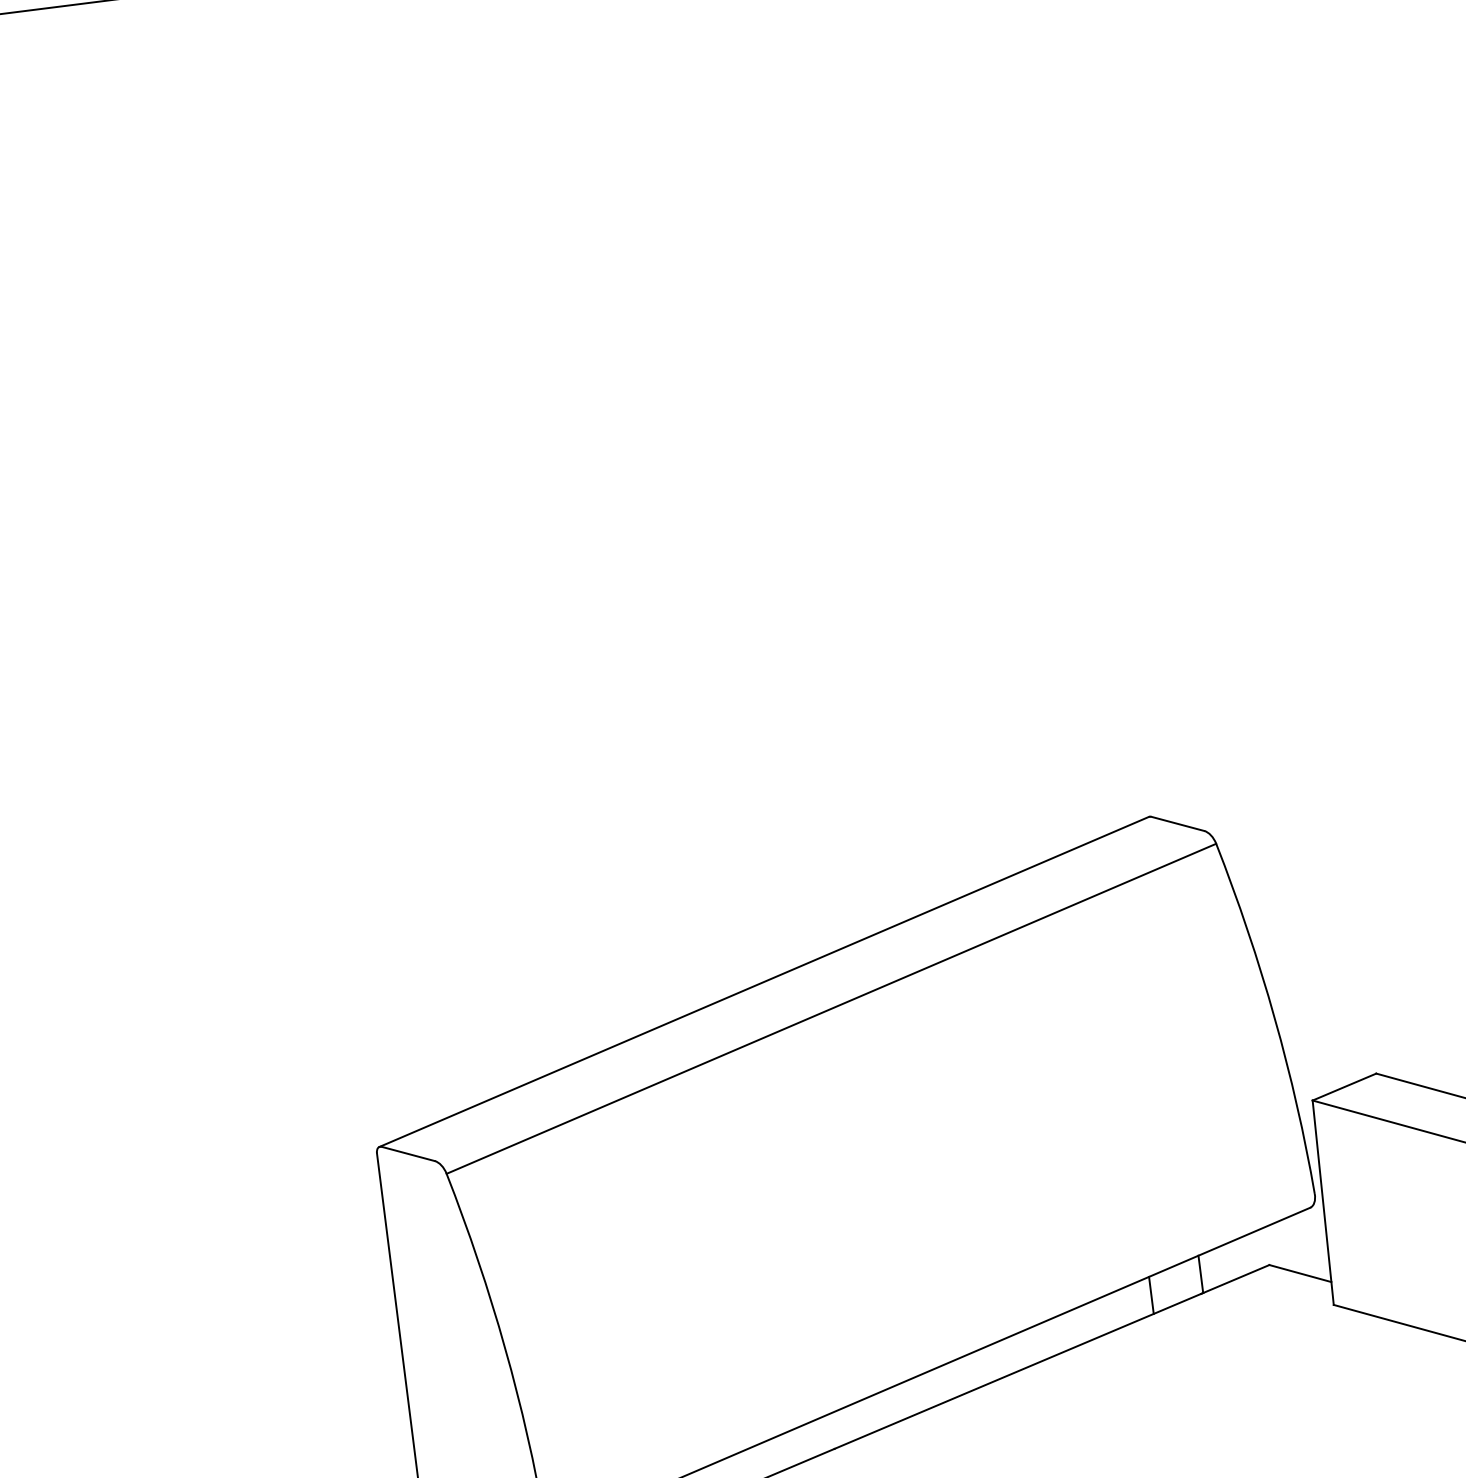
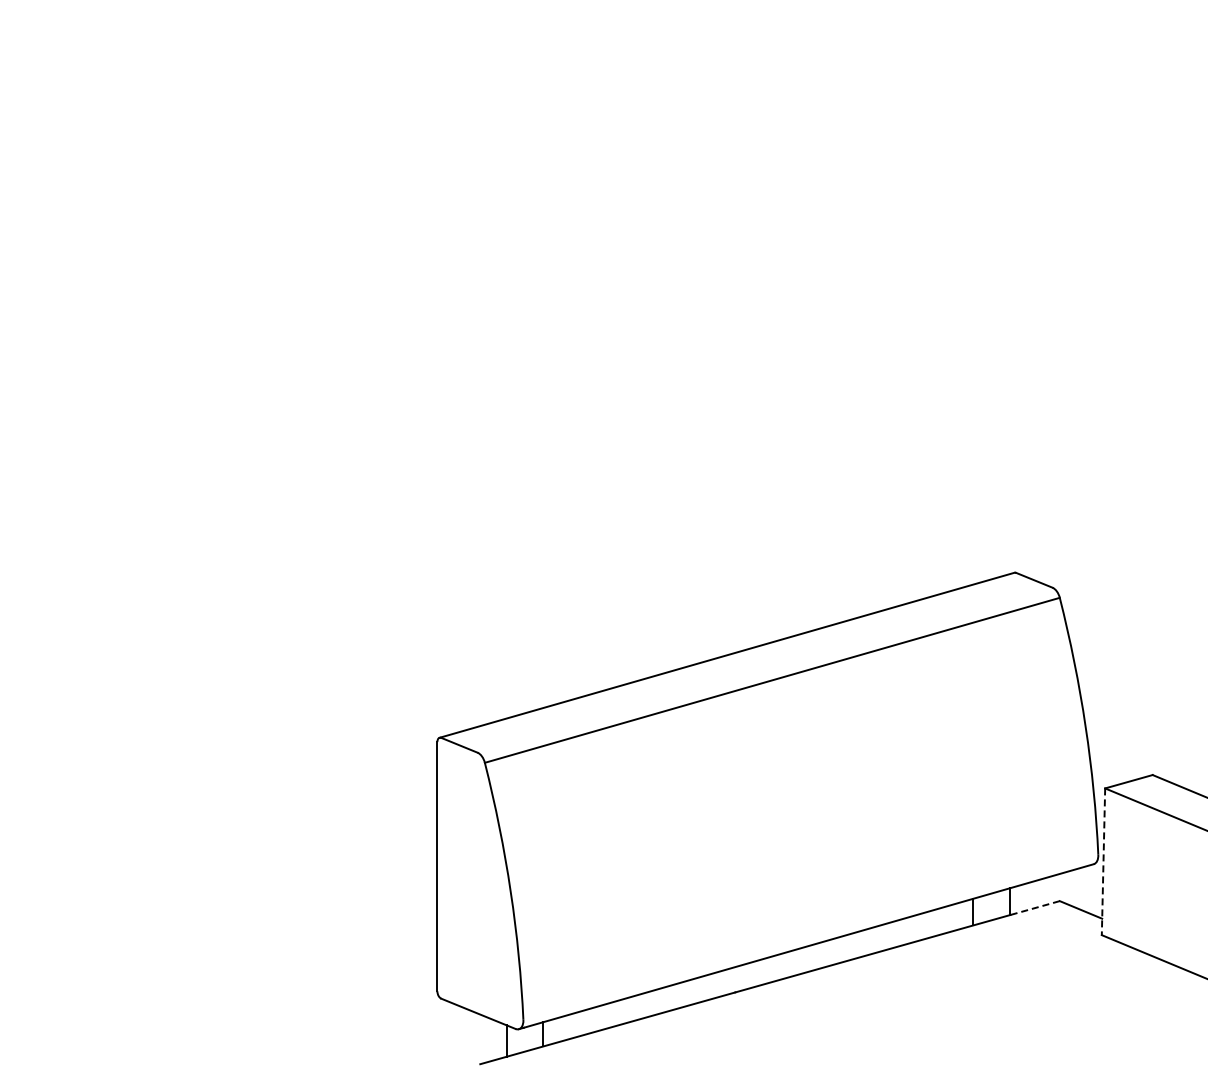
line: (1323, 1203) -> (1103, 862), solid -> dashed
line: (1234, 1279) -> (1033, 908), solid -> dashed

